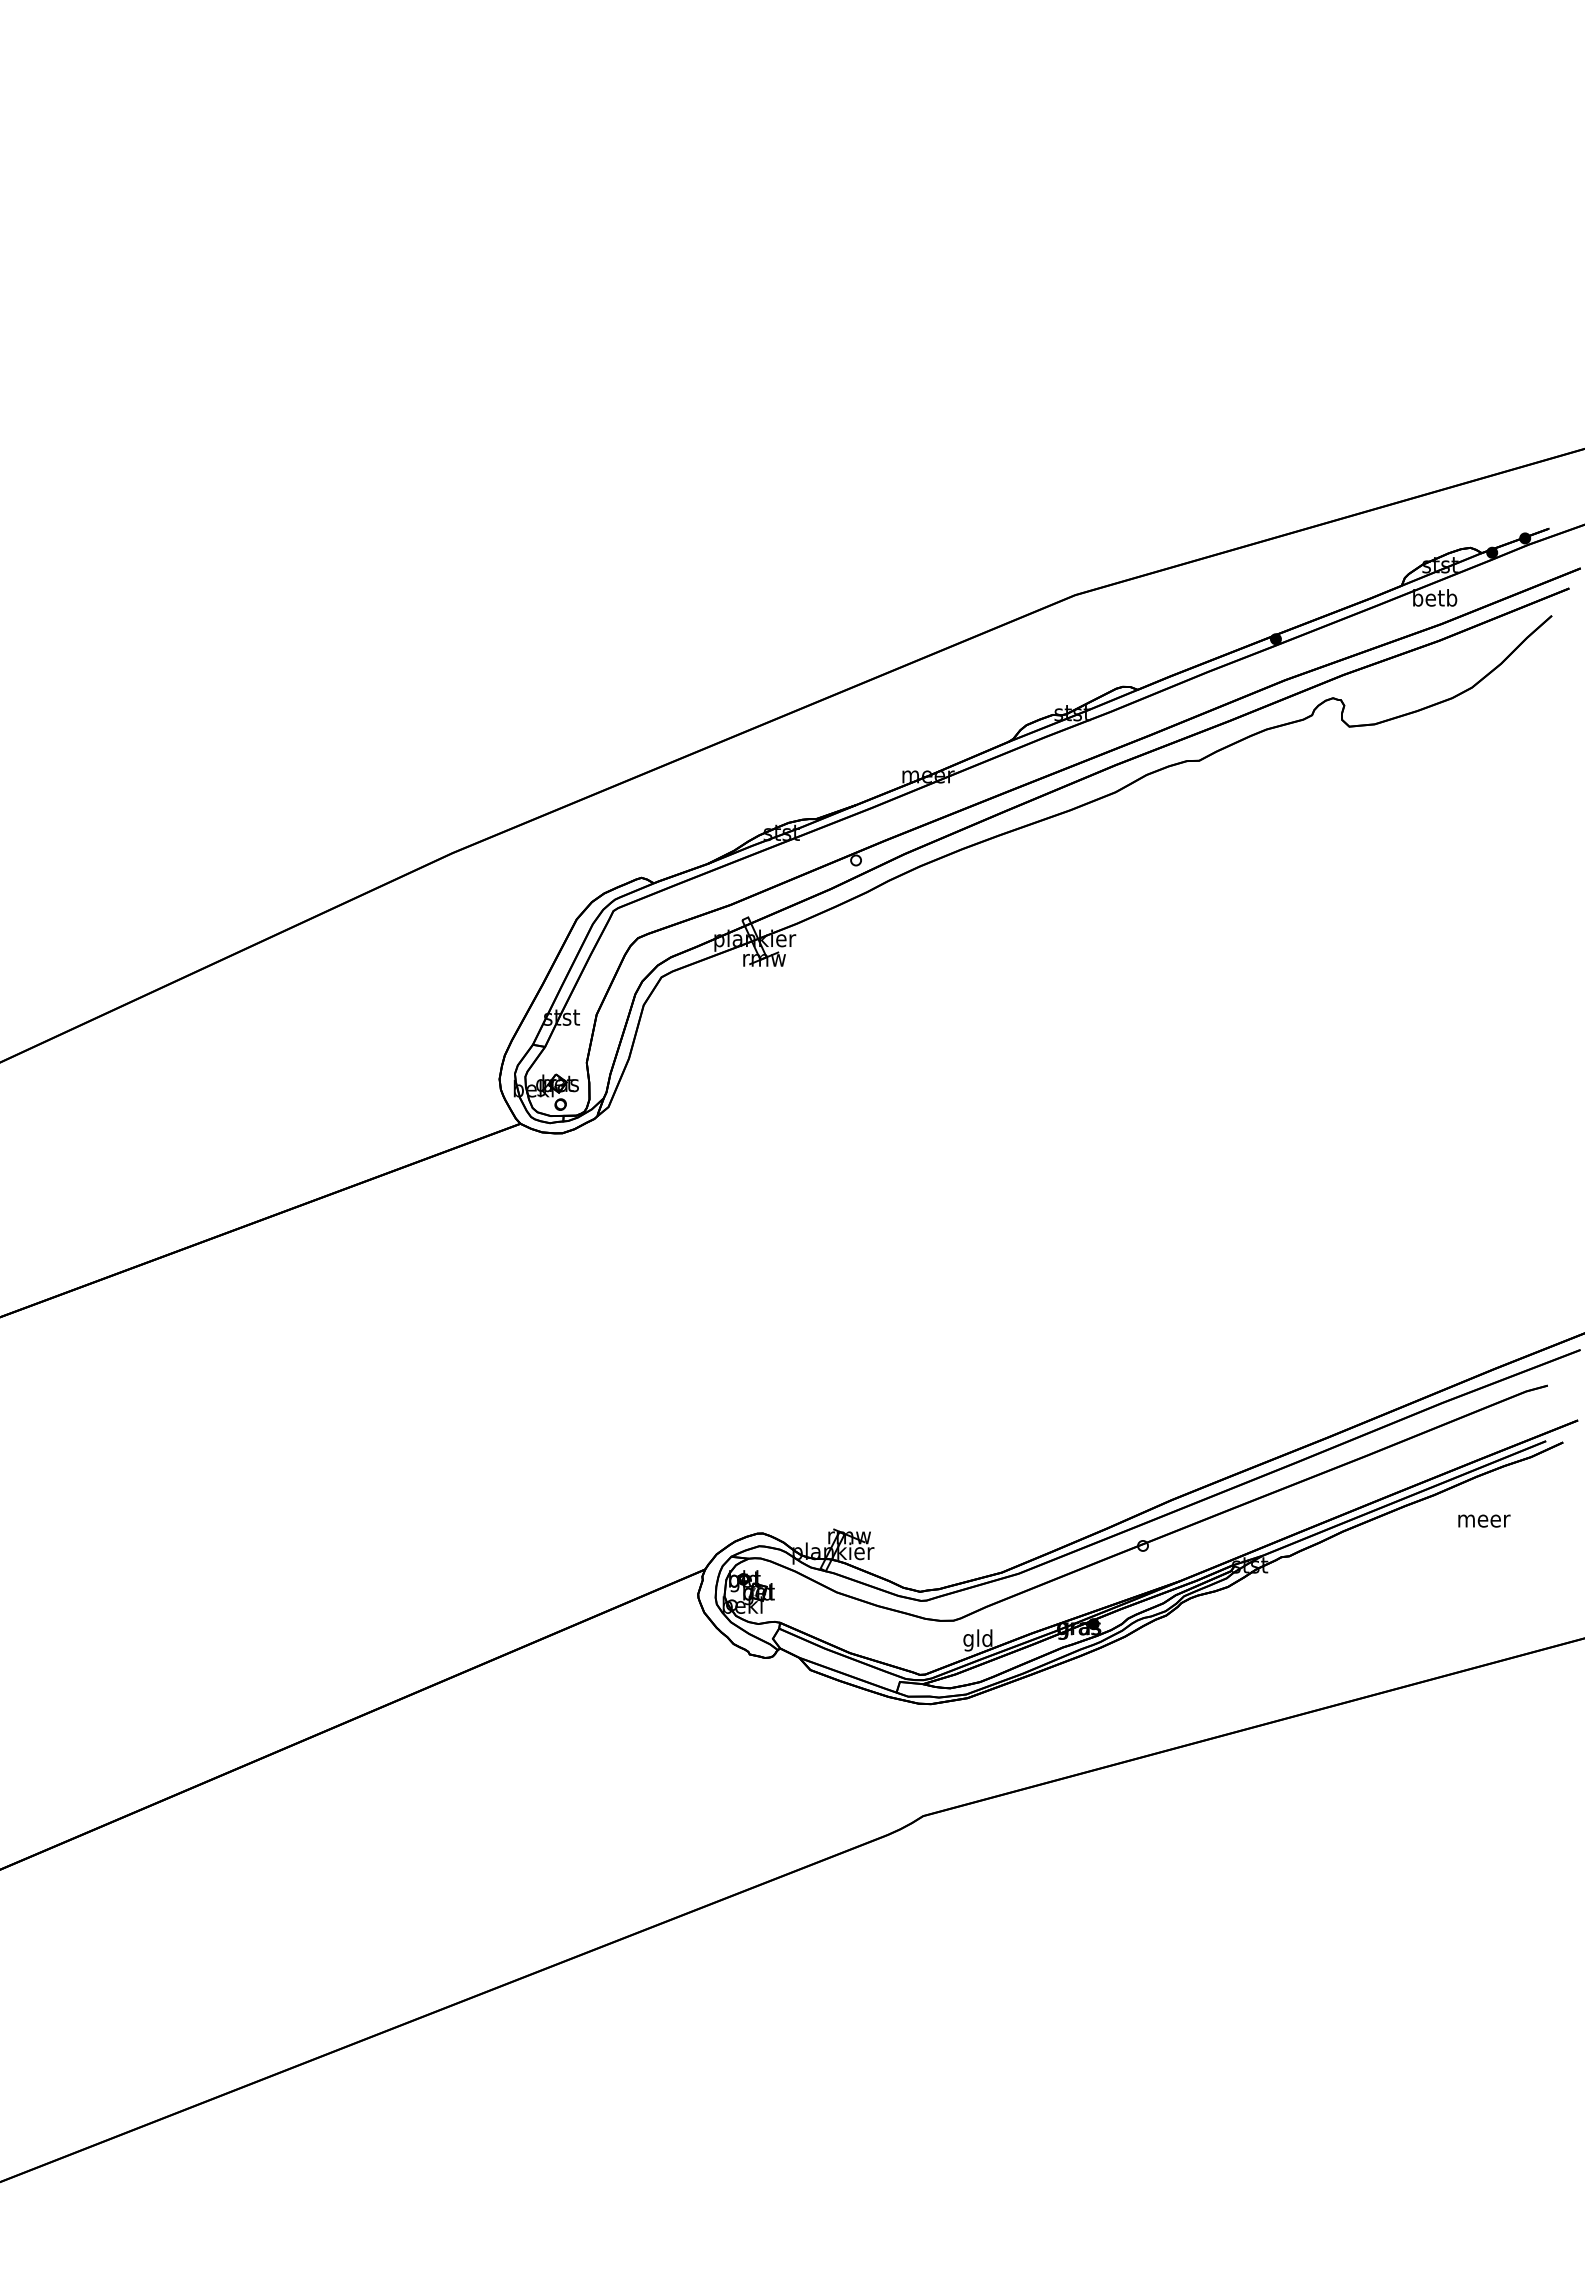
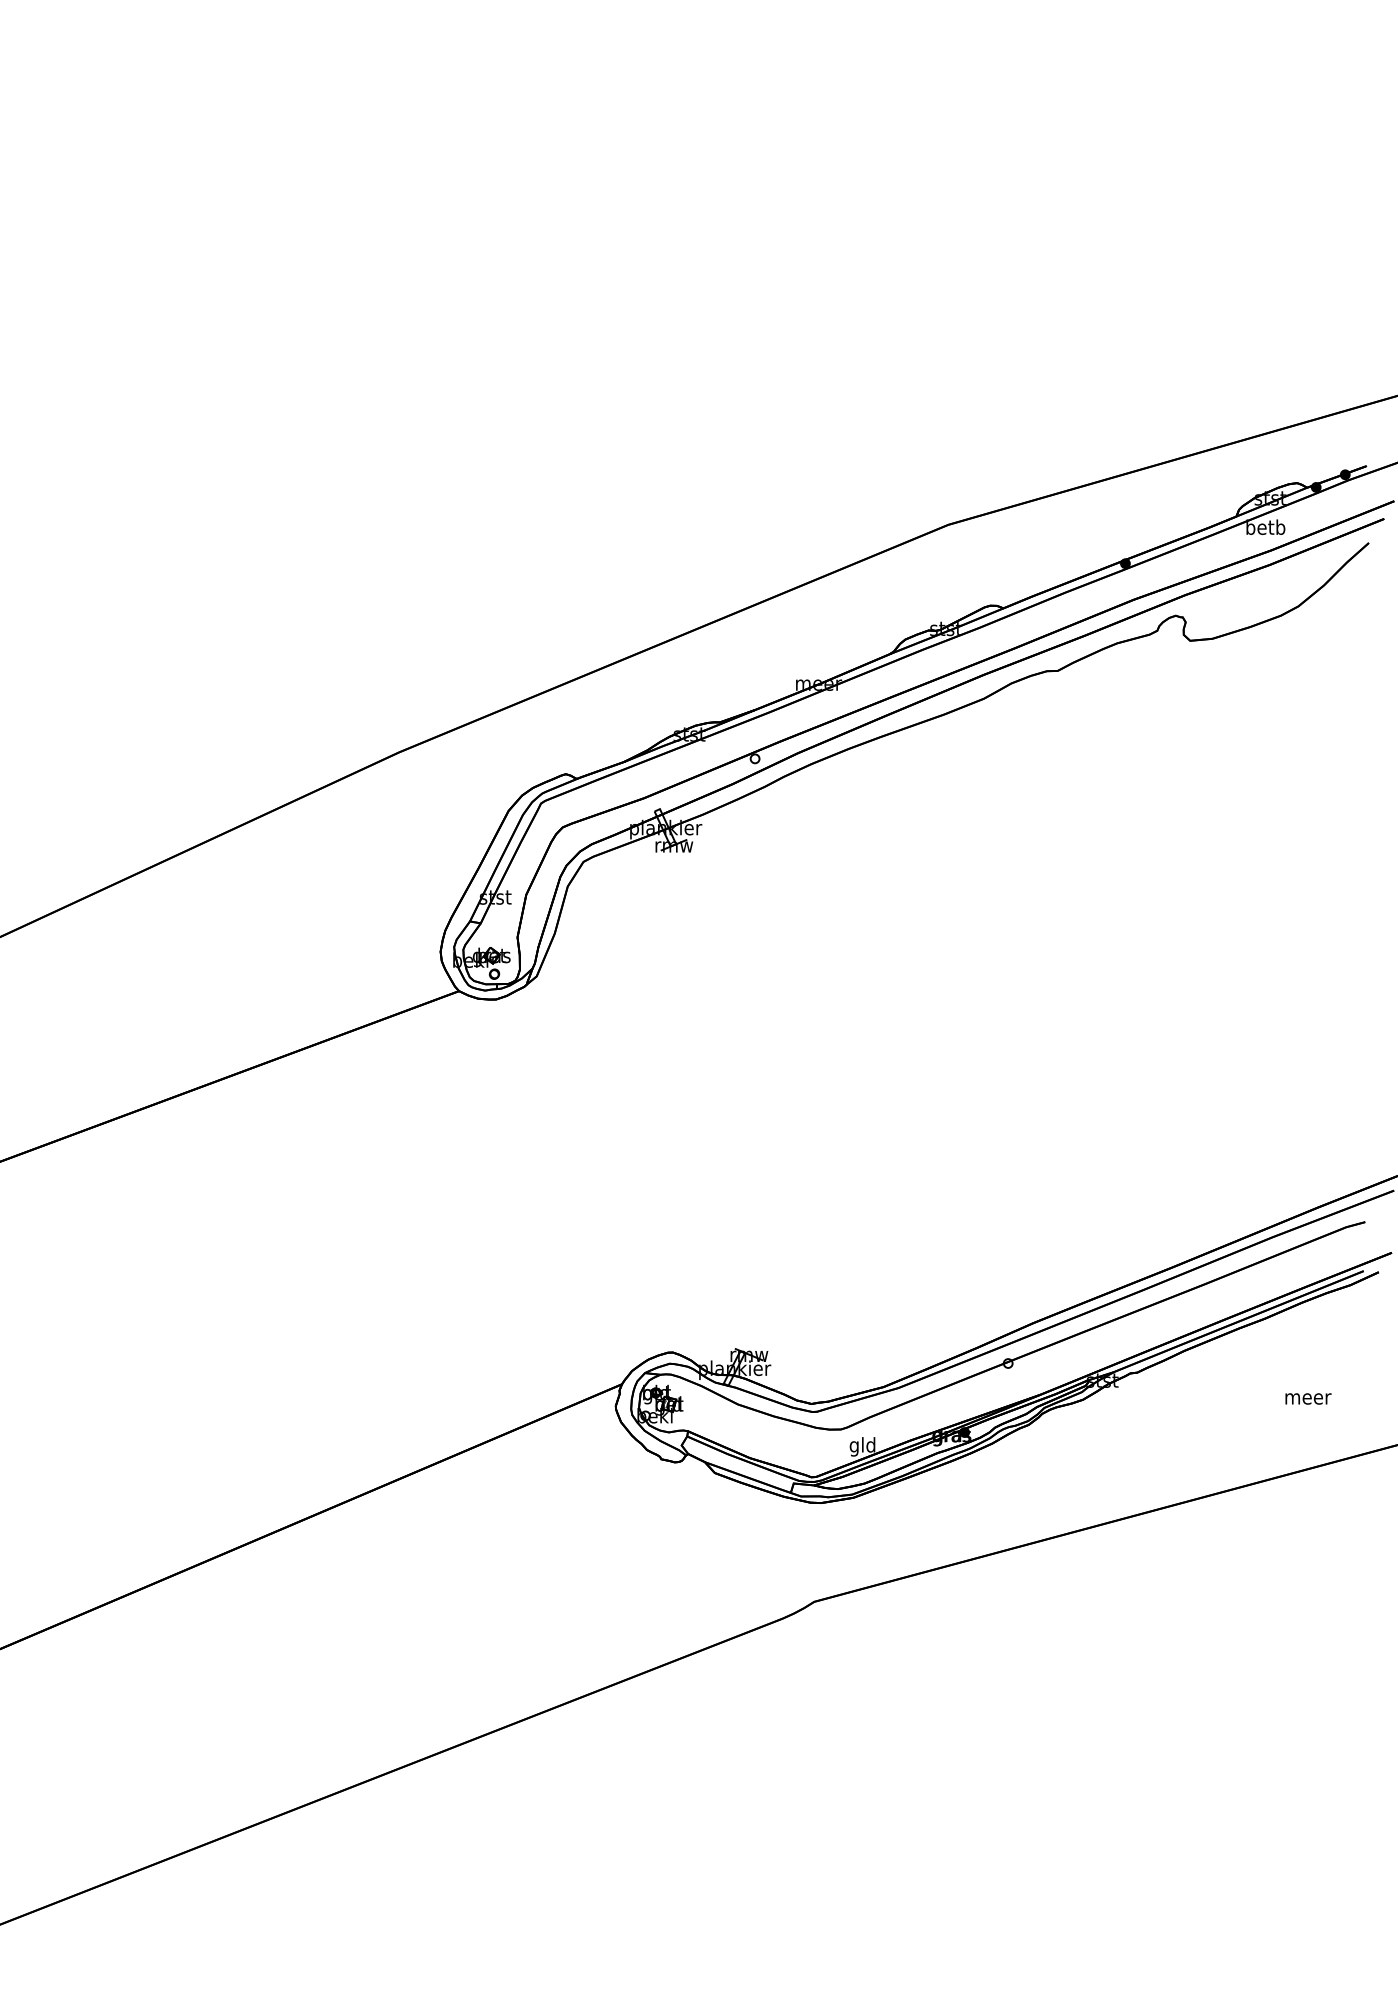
text: (1484, 1520) -> (1308, 1398), moved

